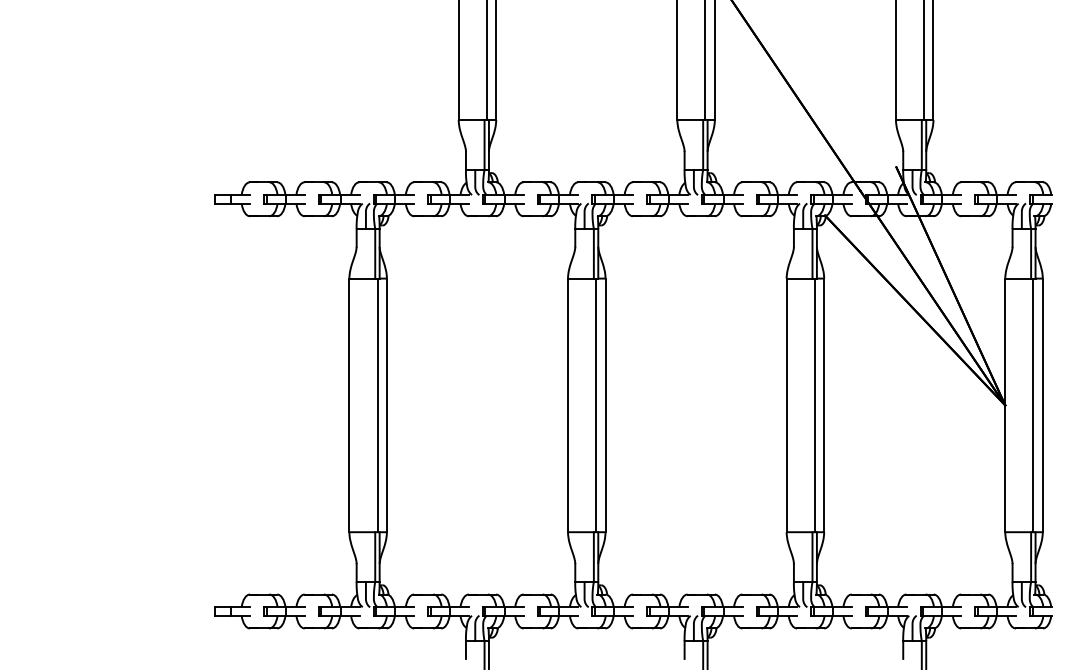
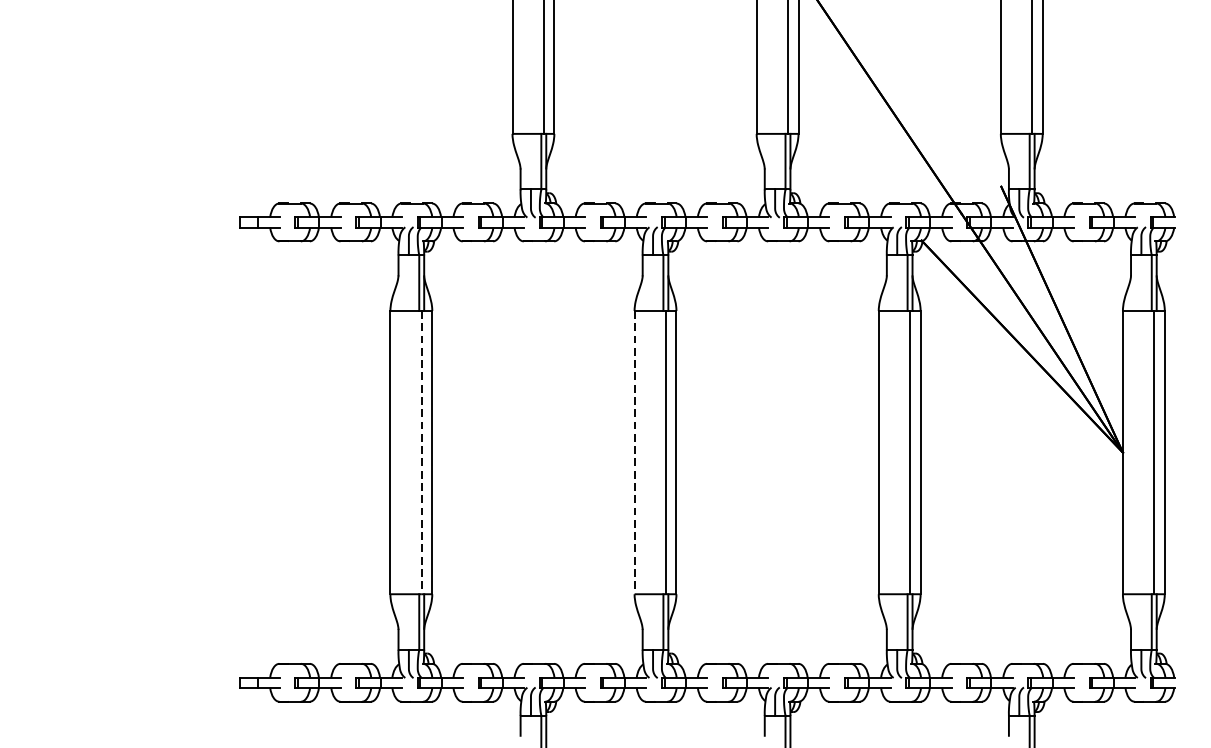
line: (377, 405) -> (421, 452), solid -> dashed
line: (568, 405) -> (635, 452), solid -> dashed

